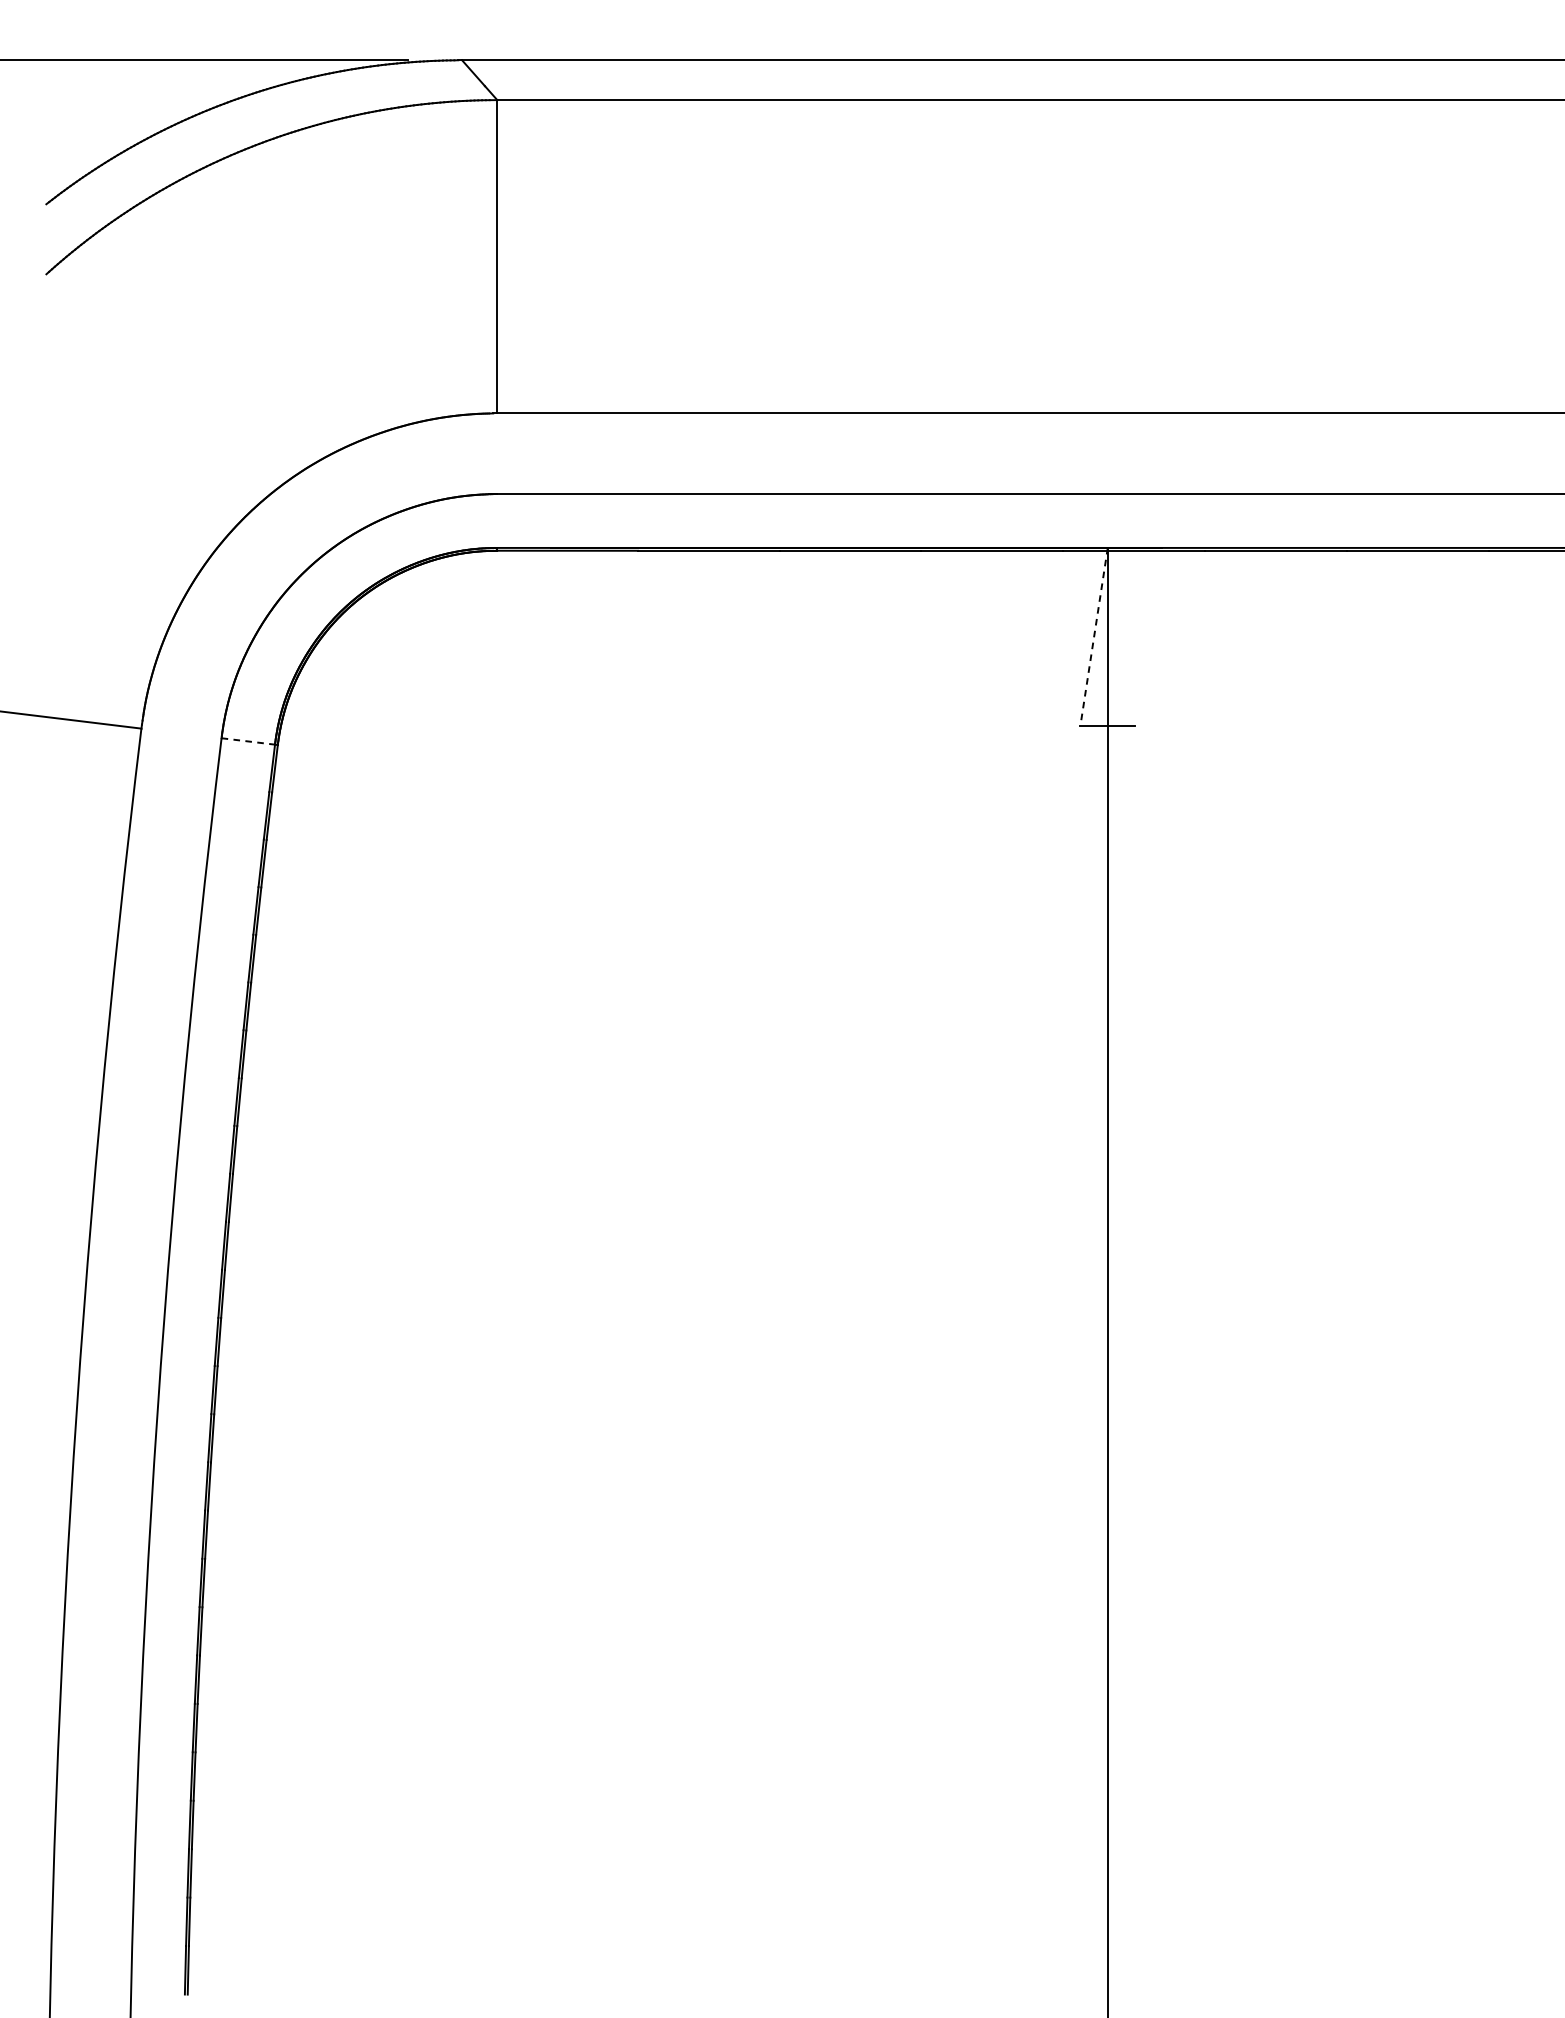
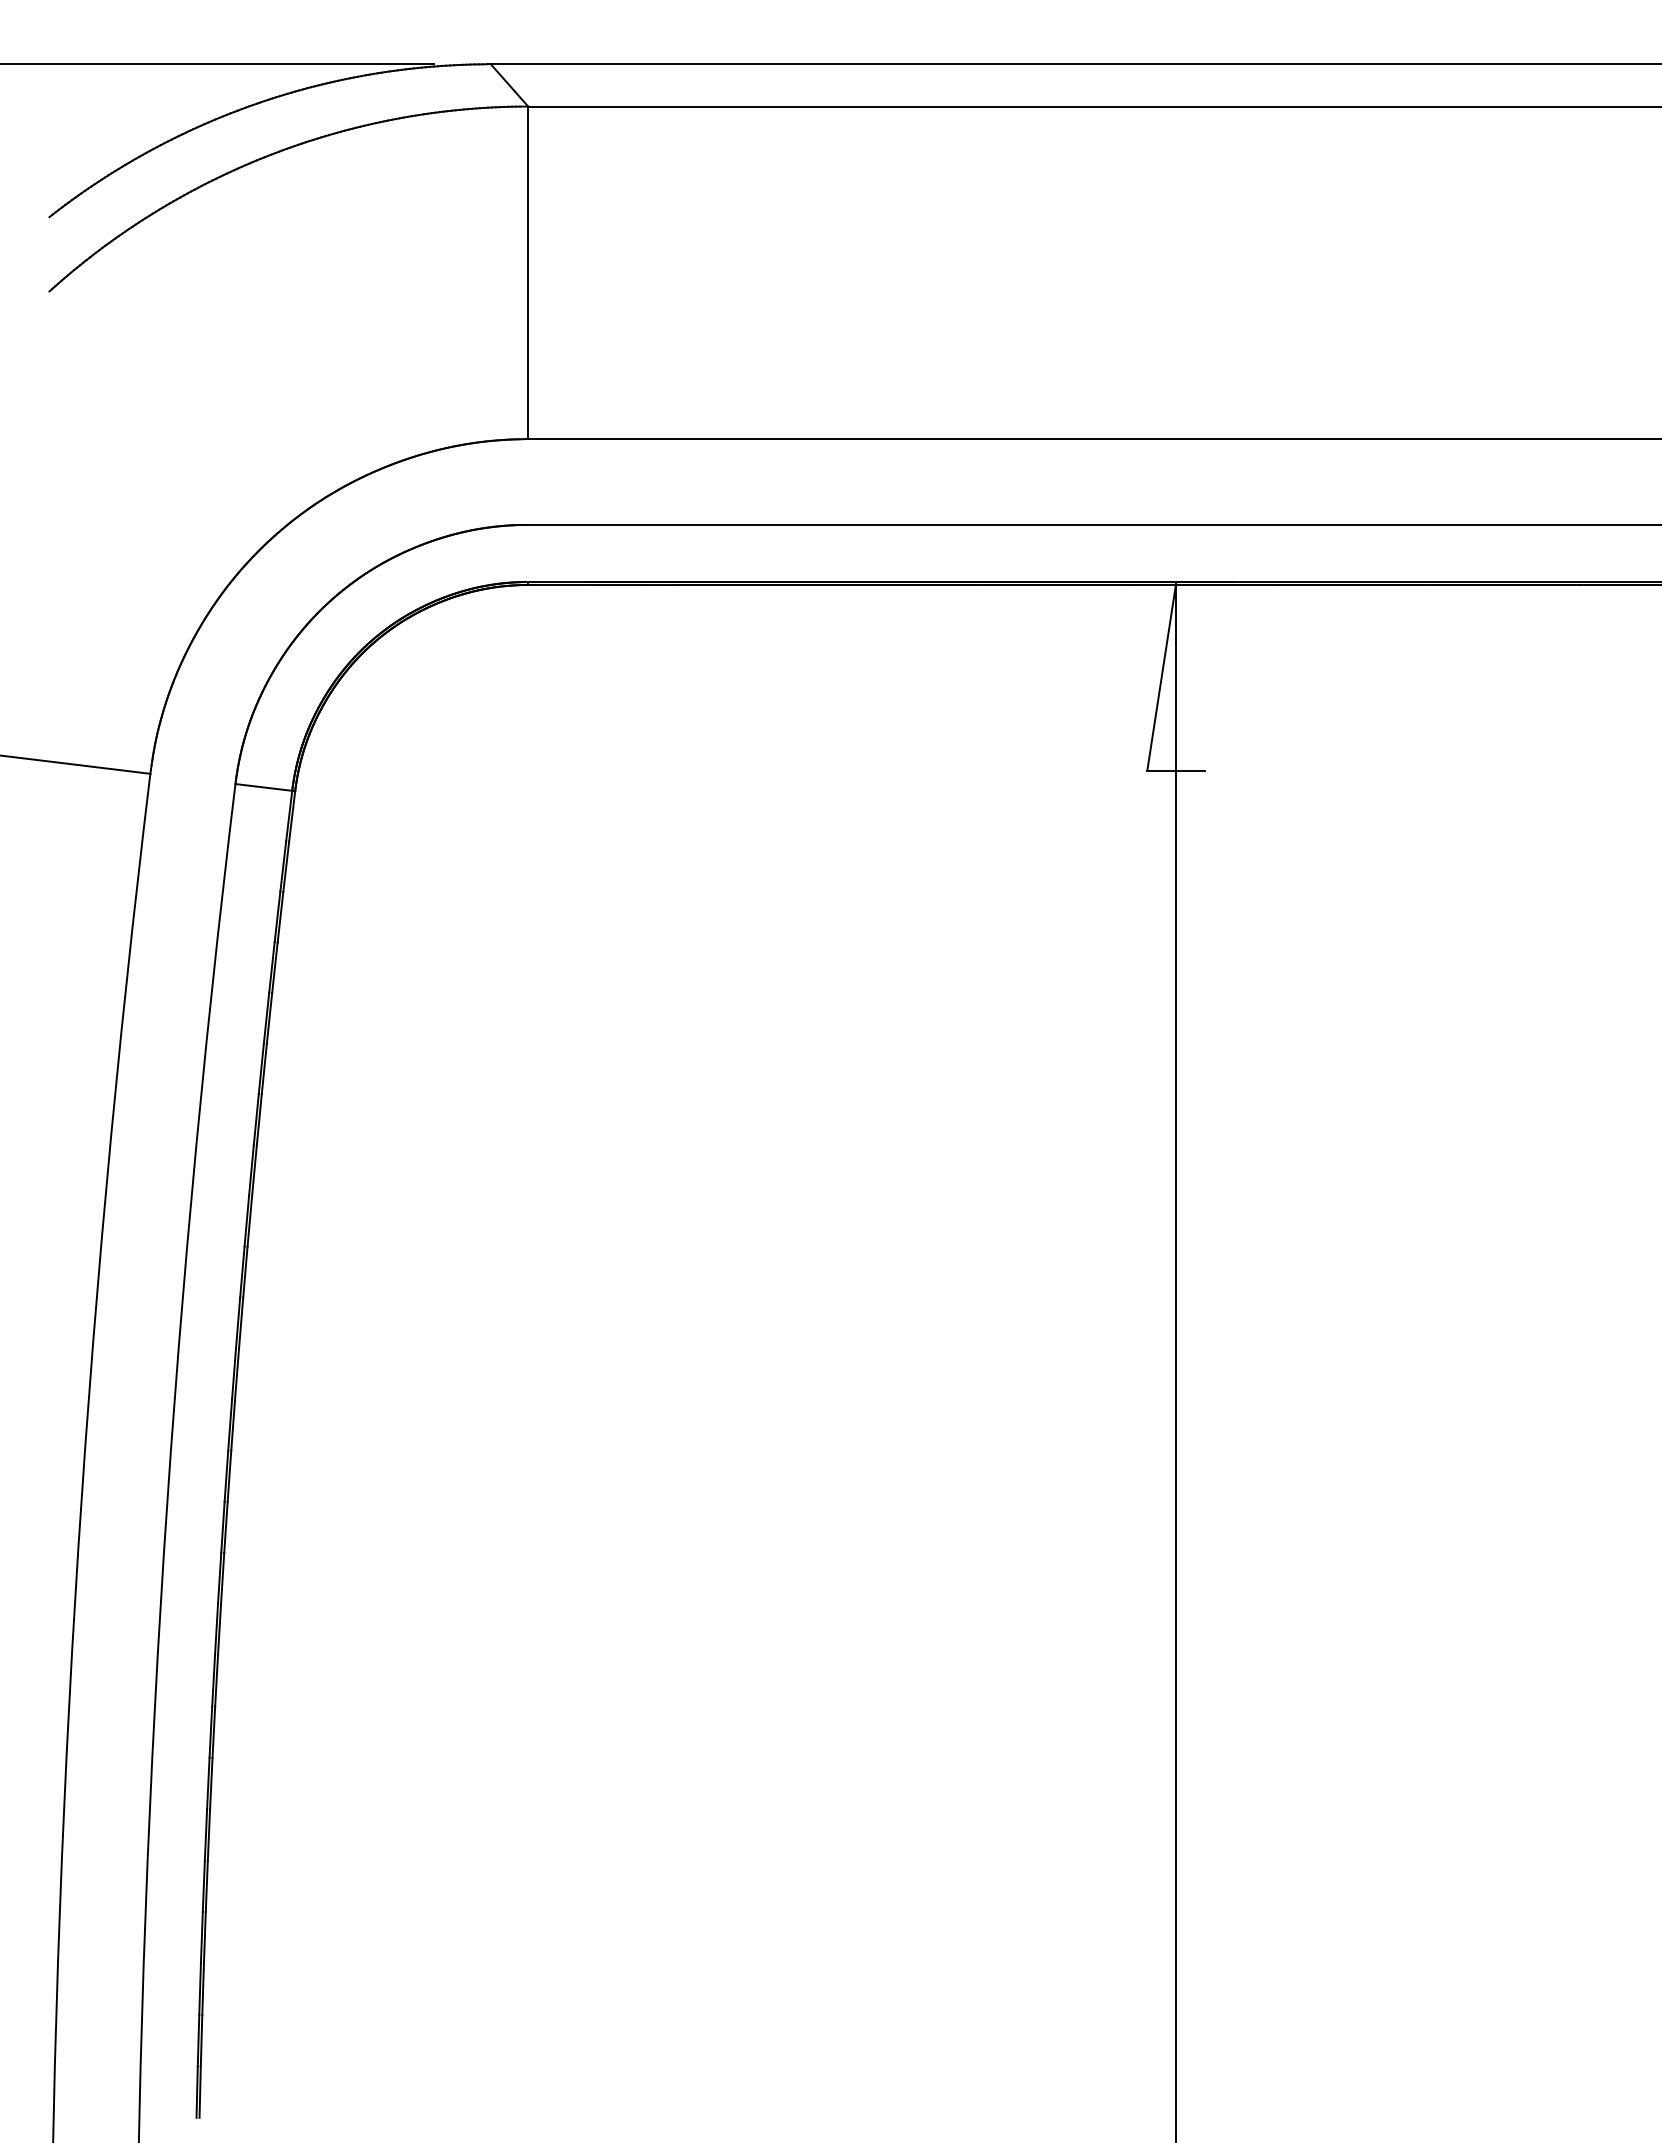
line: (1093, 636) -> (1161, 676), dashed -> solid
line: (247, 741) -> (263, 787), dashed -> solid

